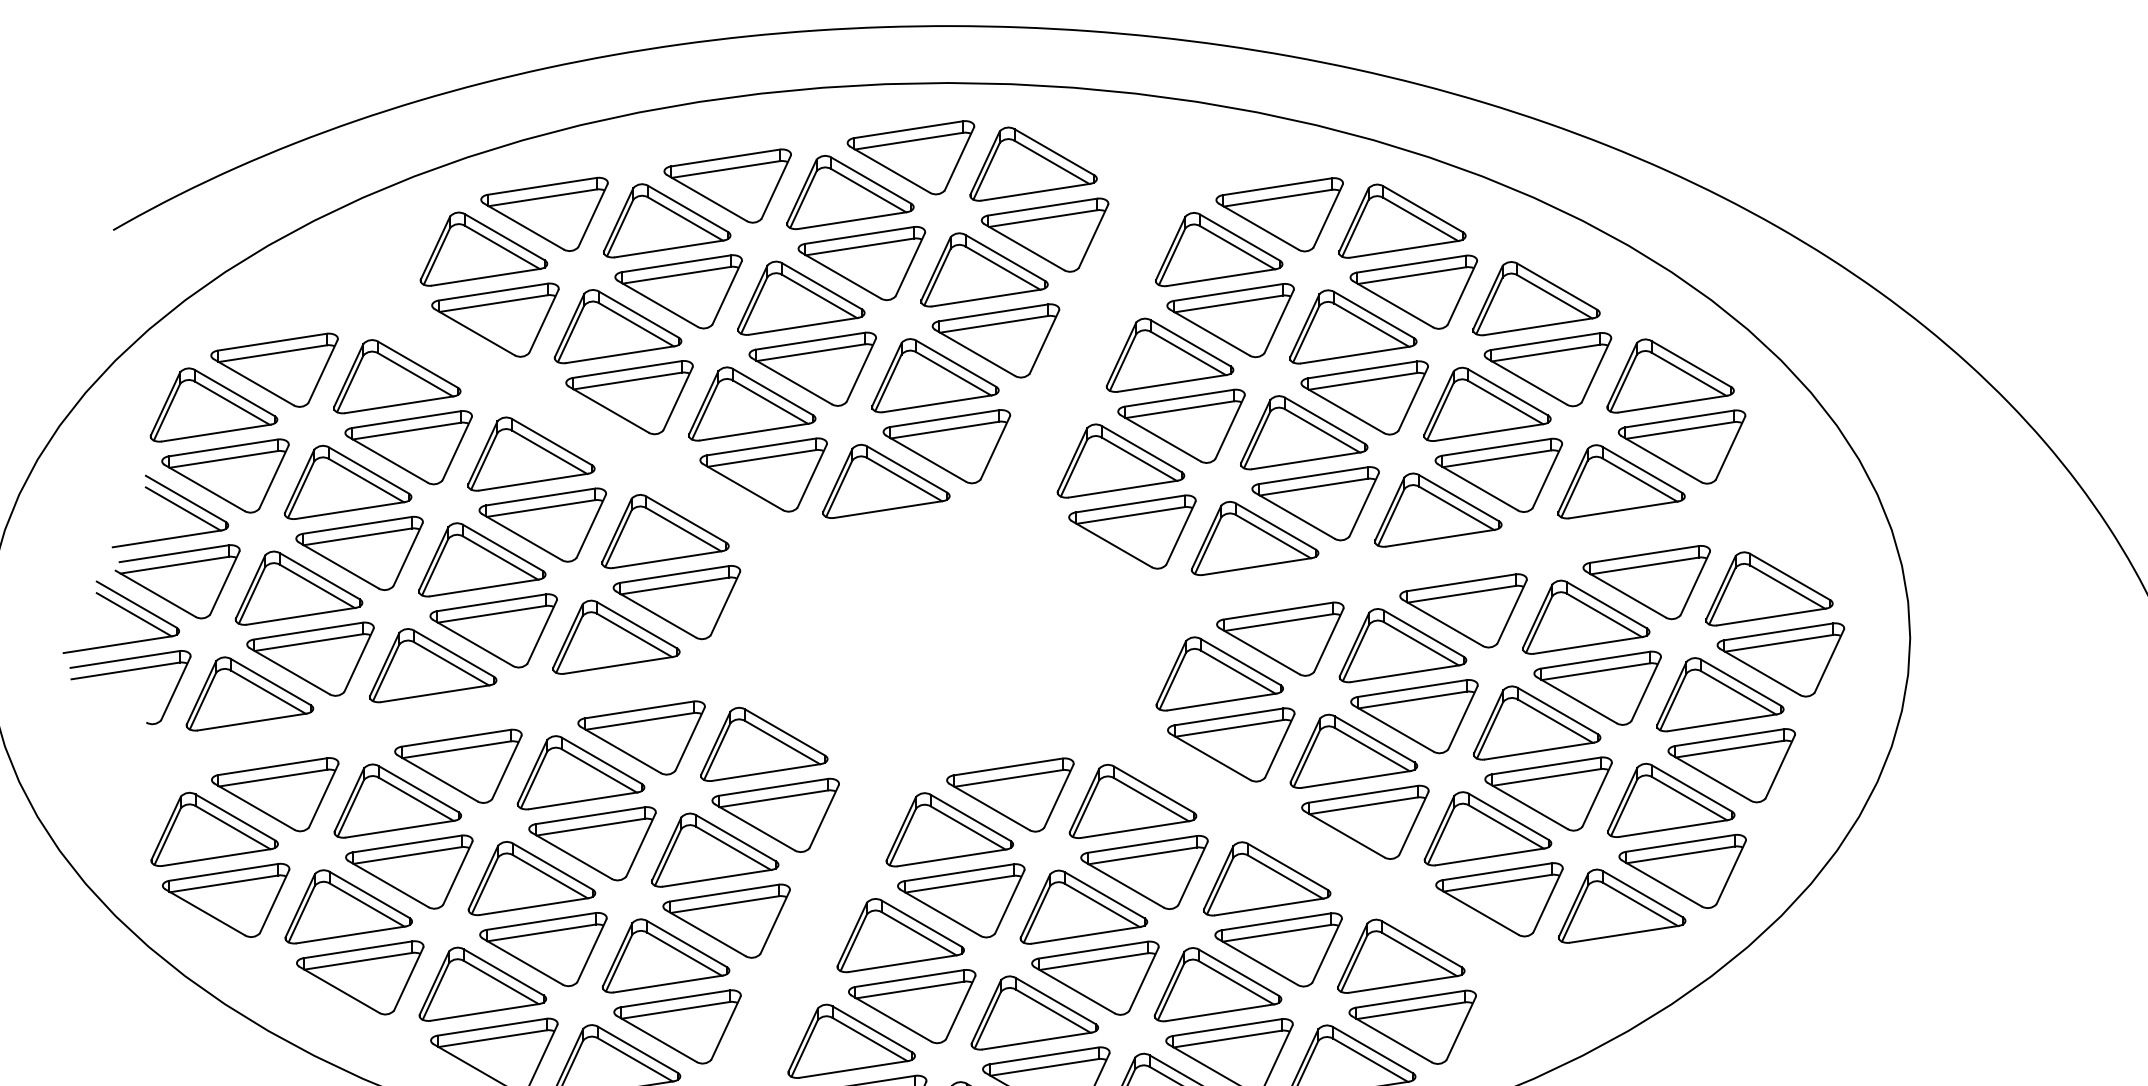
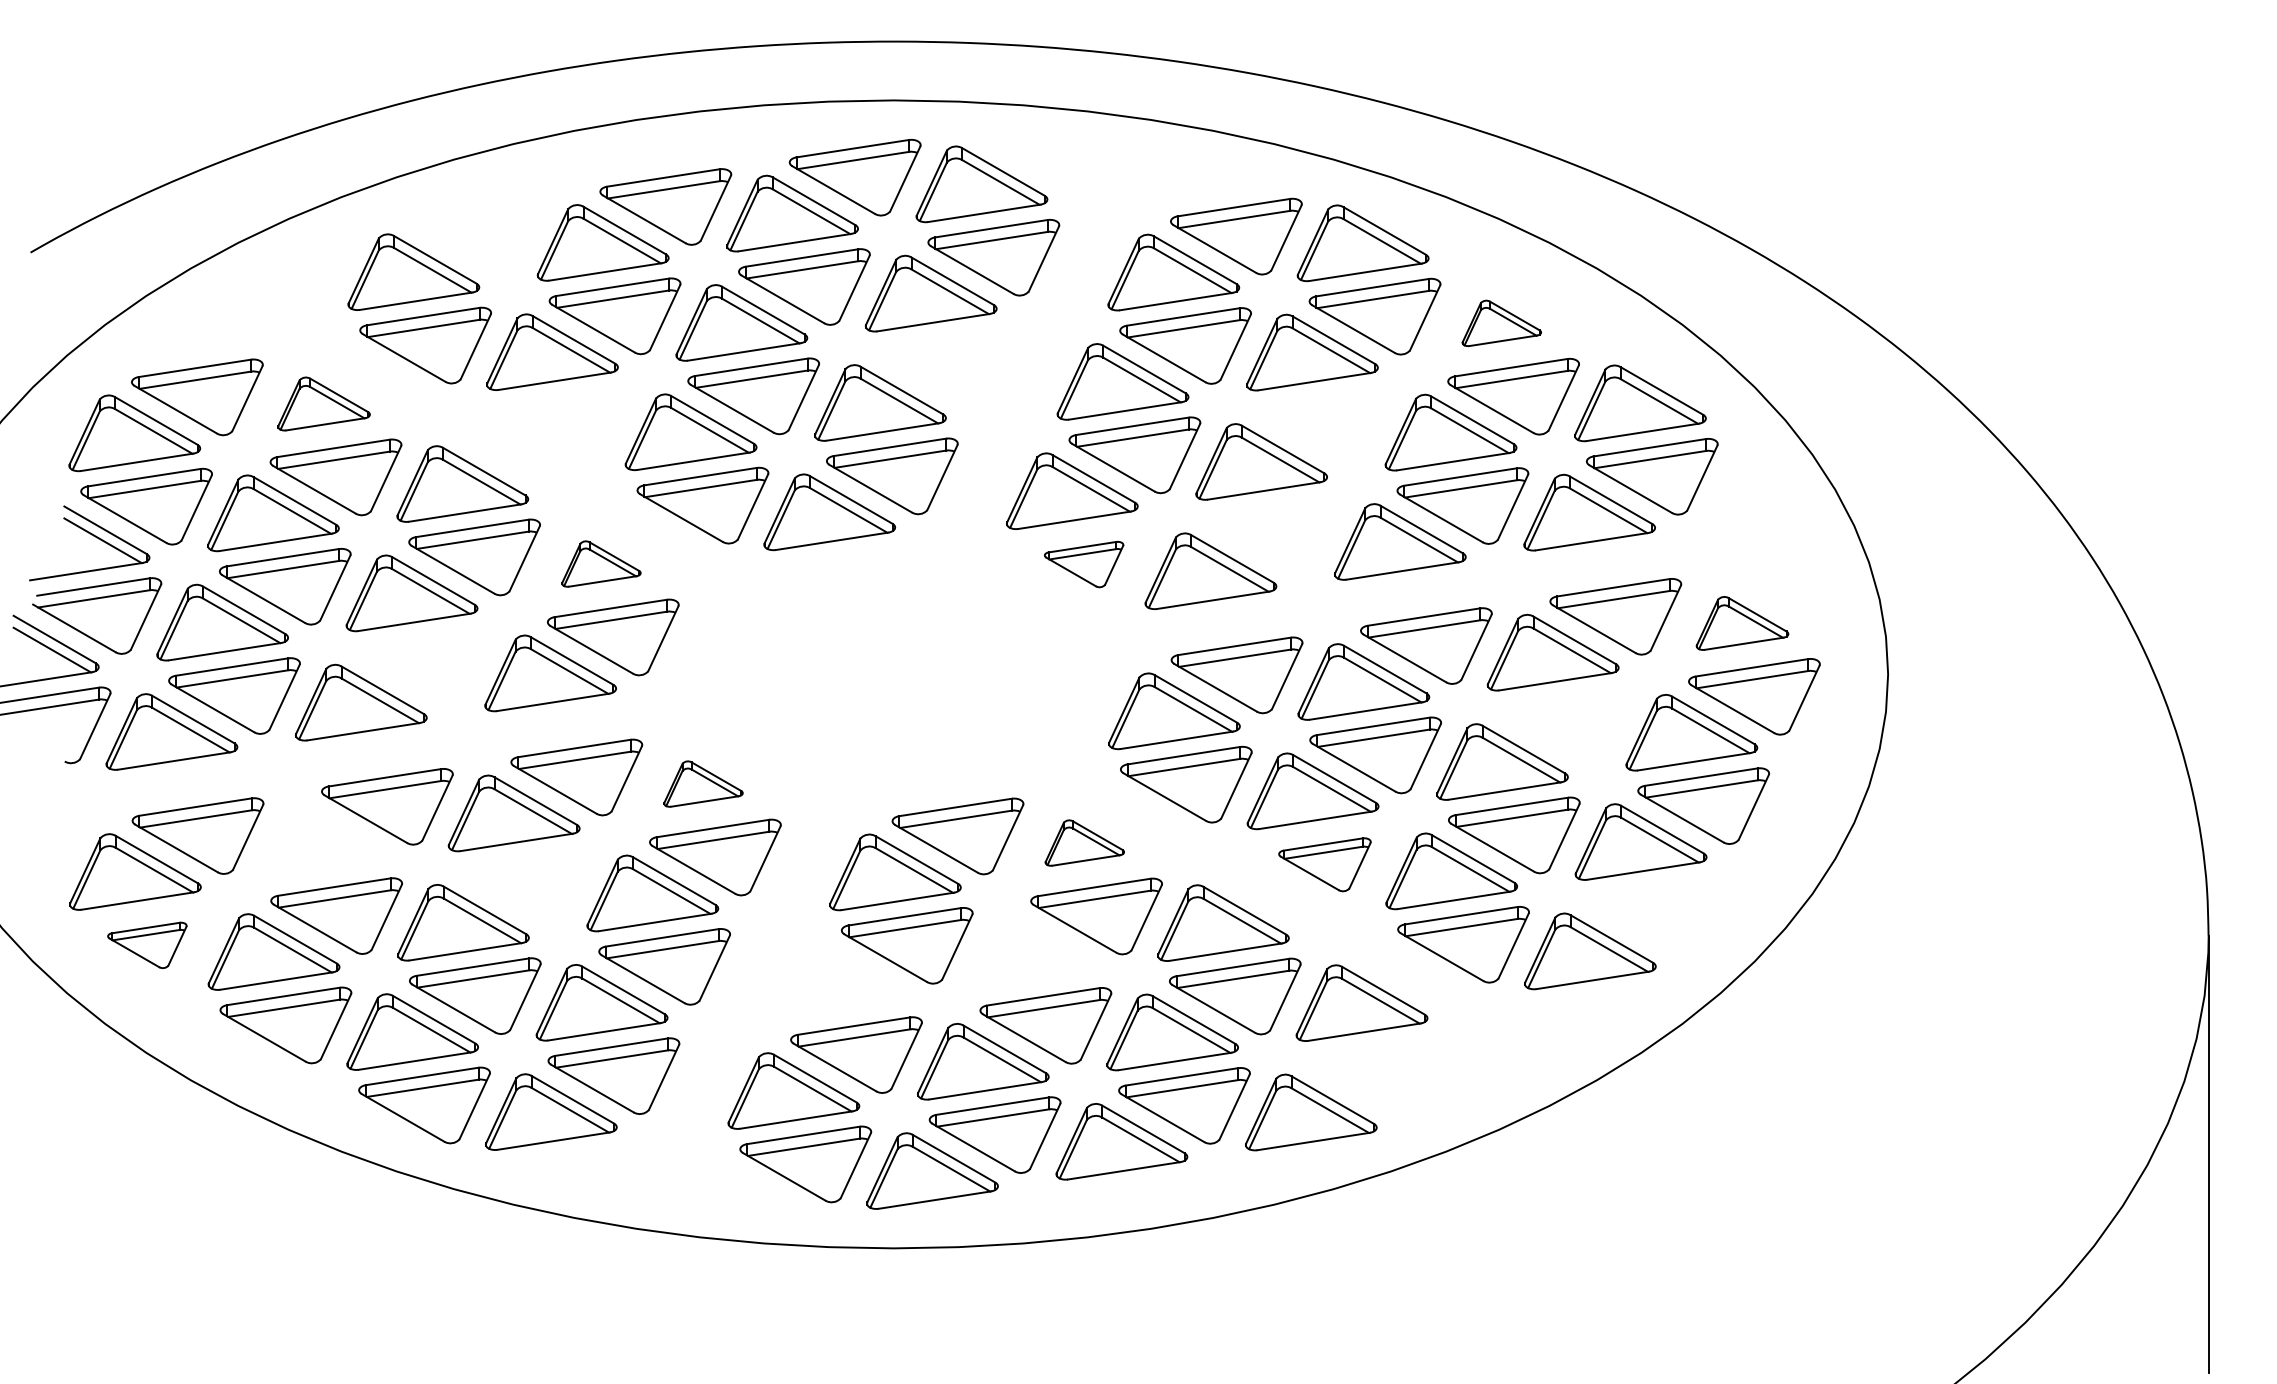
part: (544, 214) -> (476, 236), removed
part: (1536, 298) -> (1501, 323), size x0.6
part: (995, 340) -> (942, 366), removed
part: (396, 376) -> (323, 403), size x0.7
part: (629, 397) -> (564, 425), removed
part: (1364, 397) -> (1324, 425), removed
part: (1315, 503) -> (1273, 535), removed
part: (665, 530) -> (601, 563), size x0.6
part: (1131, 531) -> (1083, 564), size x0.6
part: (1769, 589) -> (1742, 623), size x0.7
part: (493, 630) -> (423, 666), removed
part: (1597, 687) -> (1564, 725), removed
part: (764, 743) -> (703, 783), size x0.6
part: (397, 800) -> (324, 842), removed
part: (1132, 800) -> (1084, 842), size x0.6
part: (1364, 822) -> (1324, 864), size x0.7
part: (592, 843) -> (525, 886), removed
part: (1682, 871) -> (1652, 915), removed
part: (226, 900) -> (147, 945), size x0.6
part: (1083, 907) -> (1033, 952), removed
part: (900, 935) -> (844, 981), removed
part: (1412, 1027) -> (1373, 1076), removed

